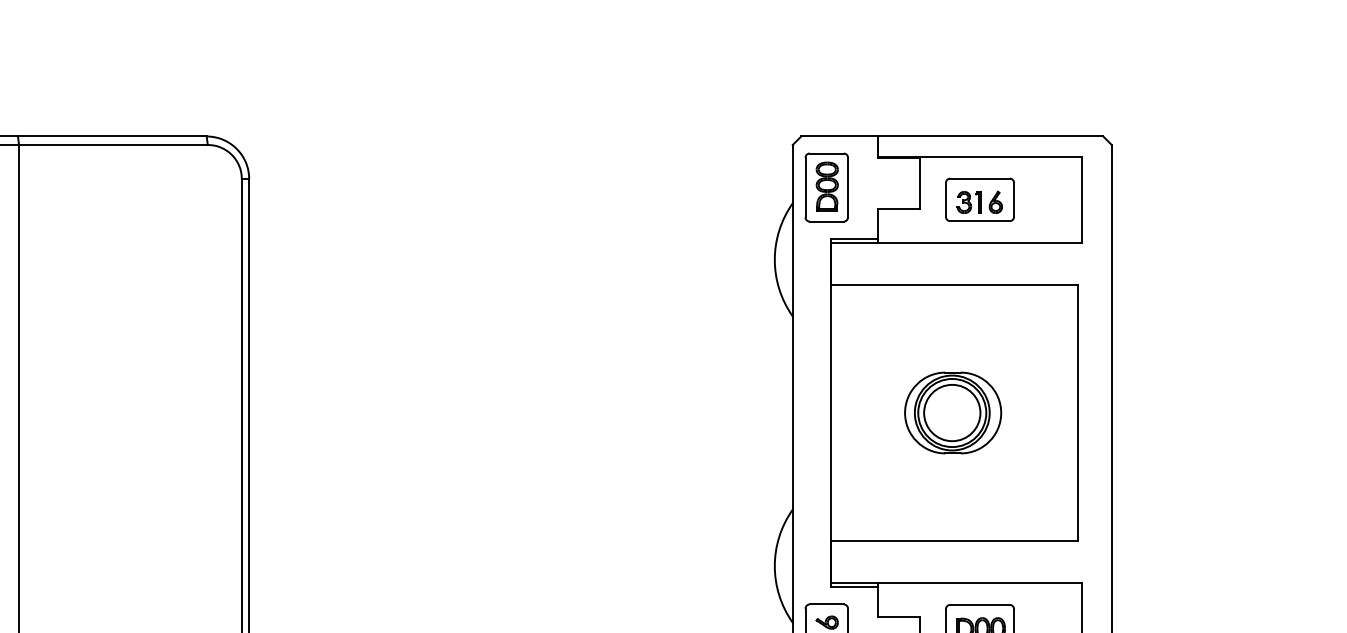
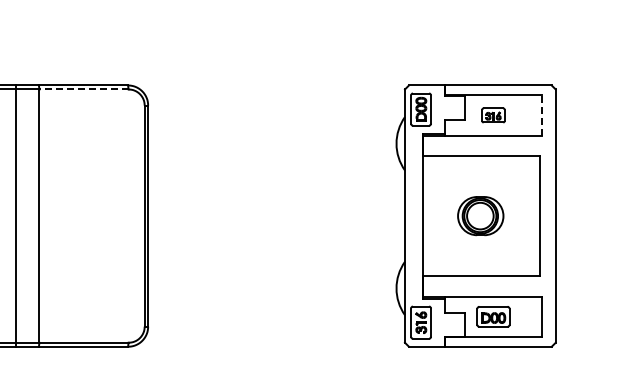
line: (114, 145) -> (84, 89), solid -> dashed
line: (1081, 197) -> (541, 114), solid -> dashed
part: (980, 200) -> (493, 115), size x0.7

